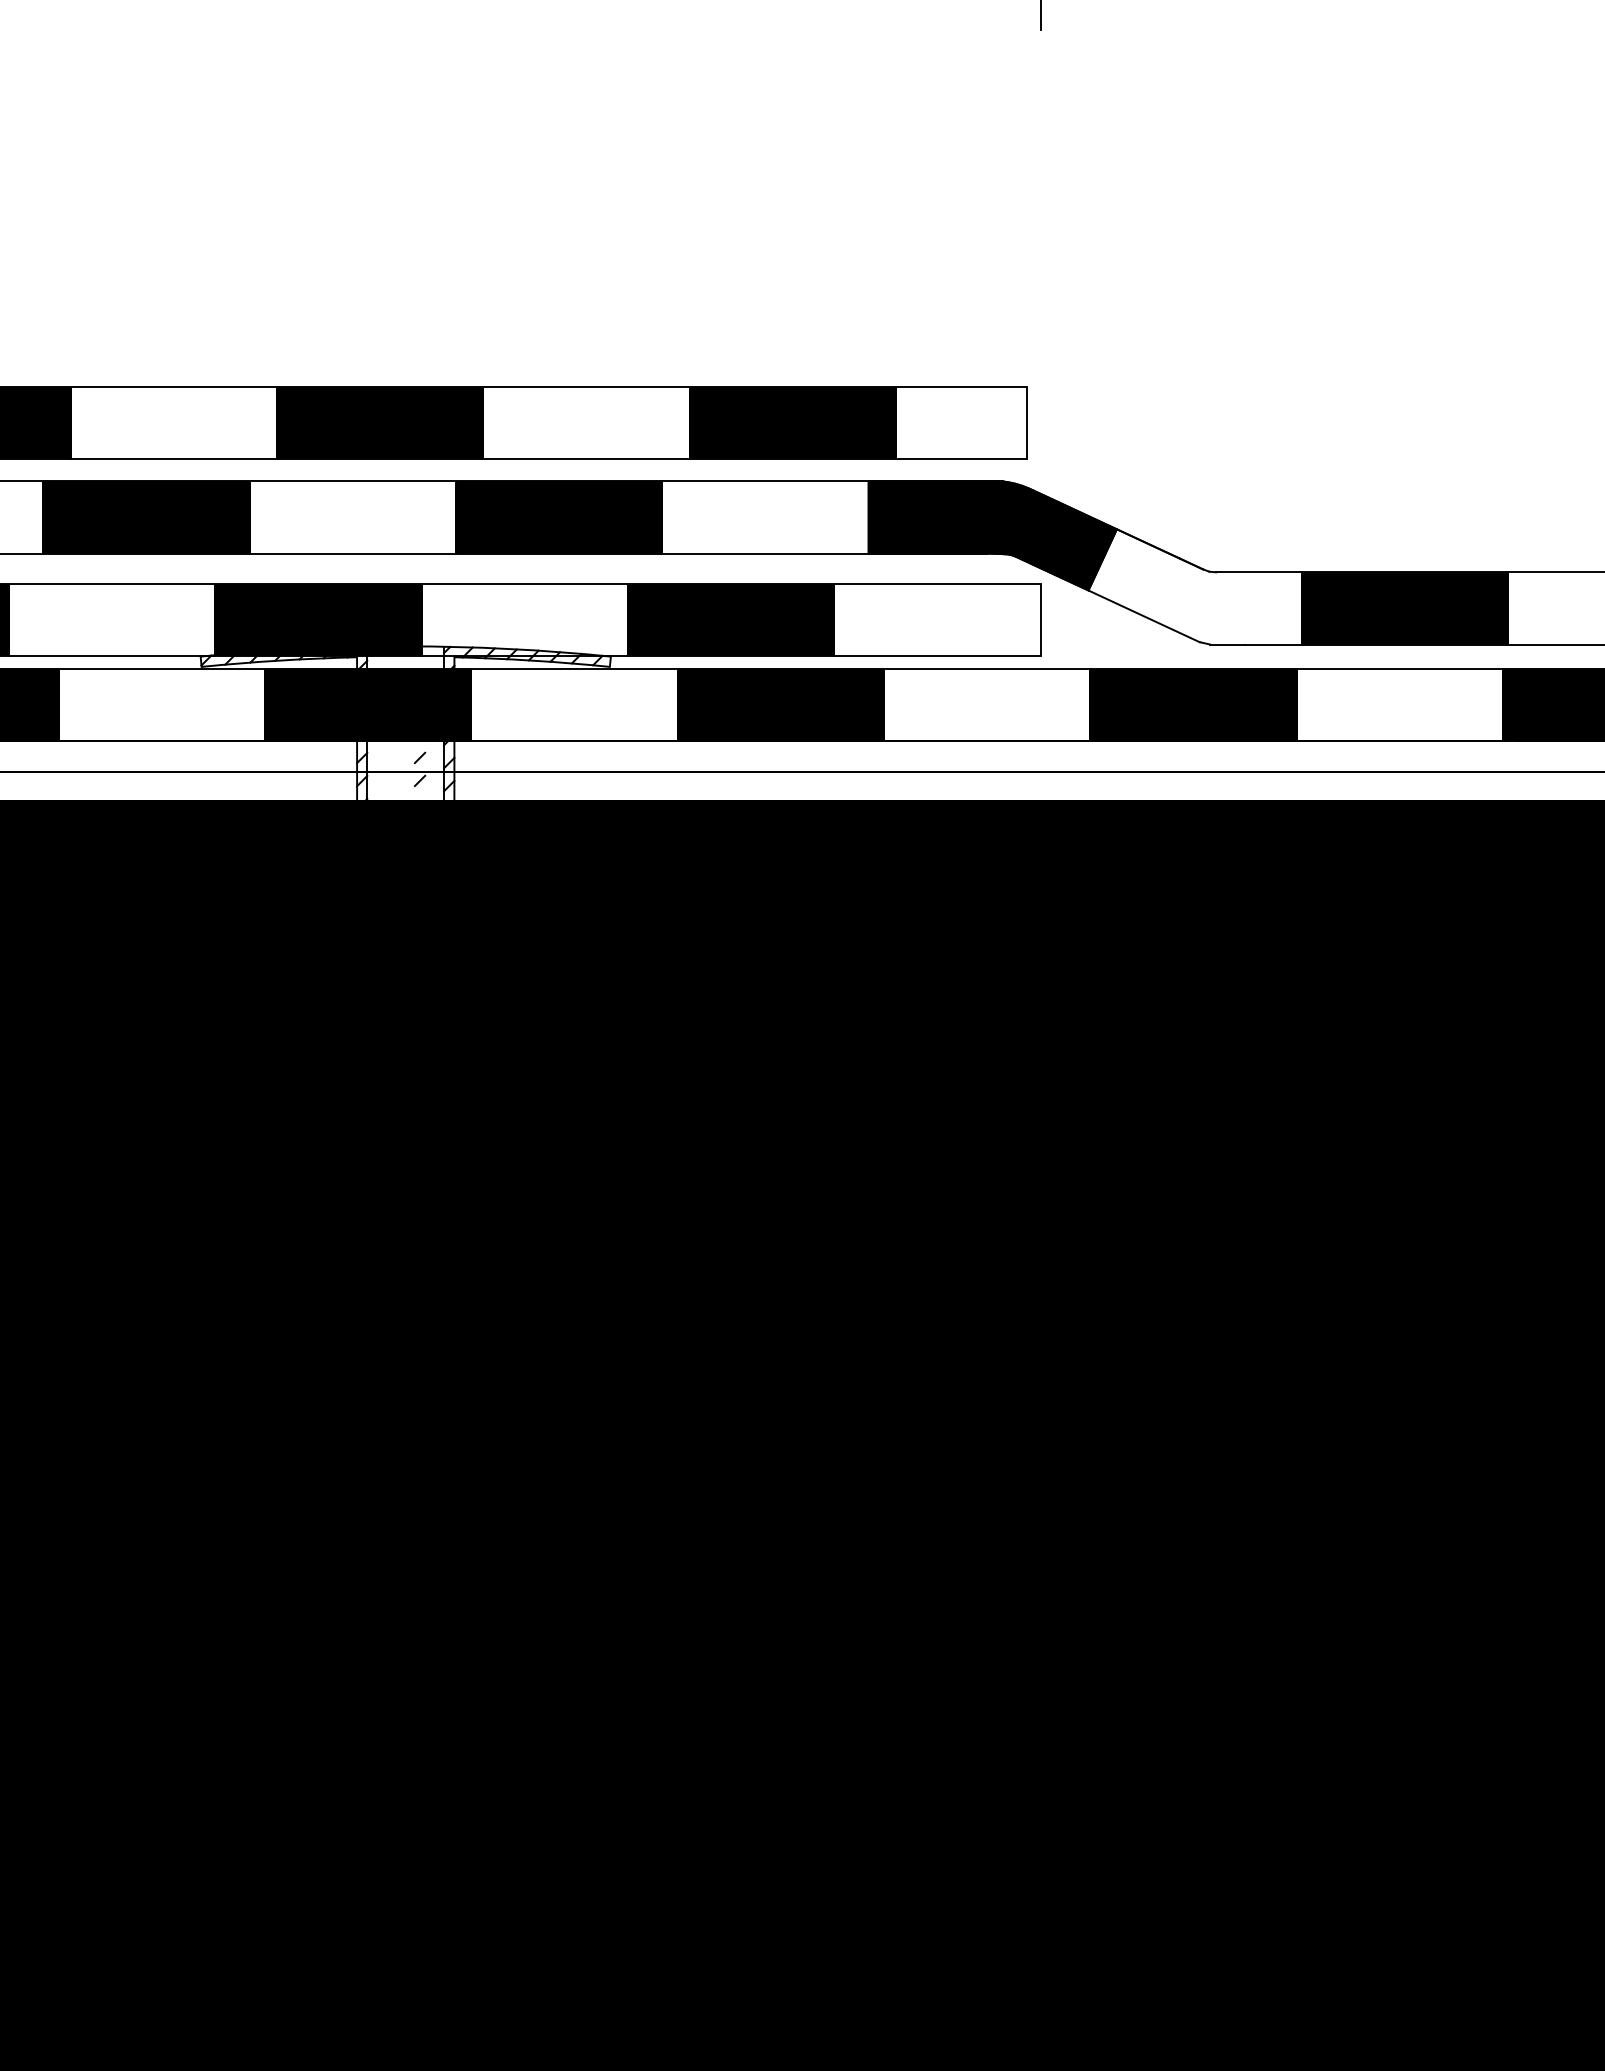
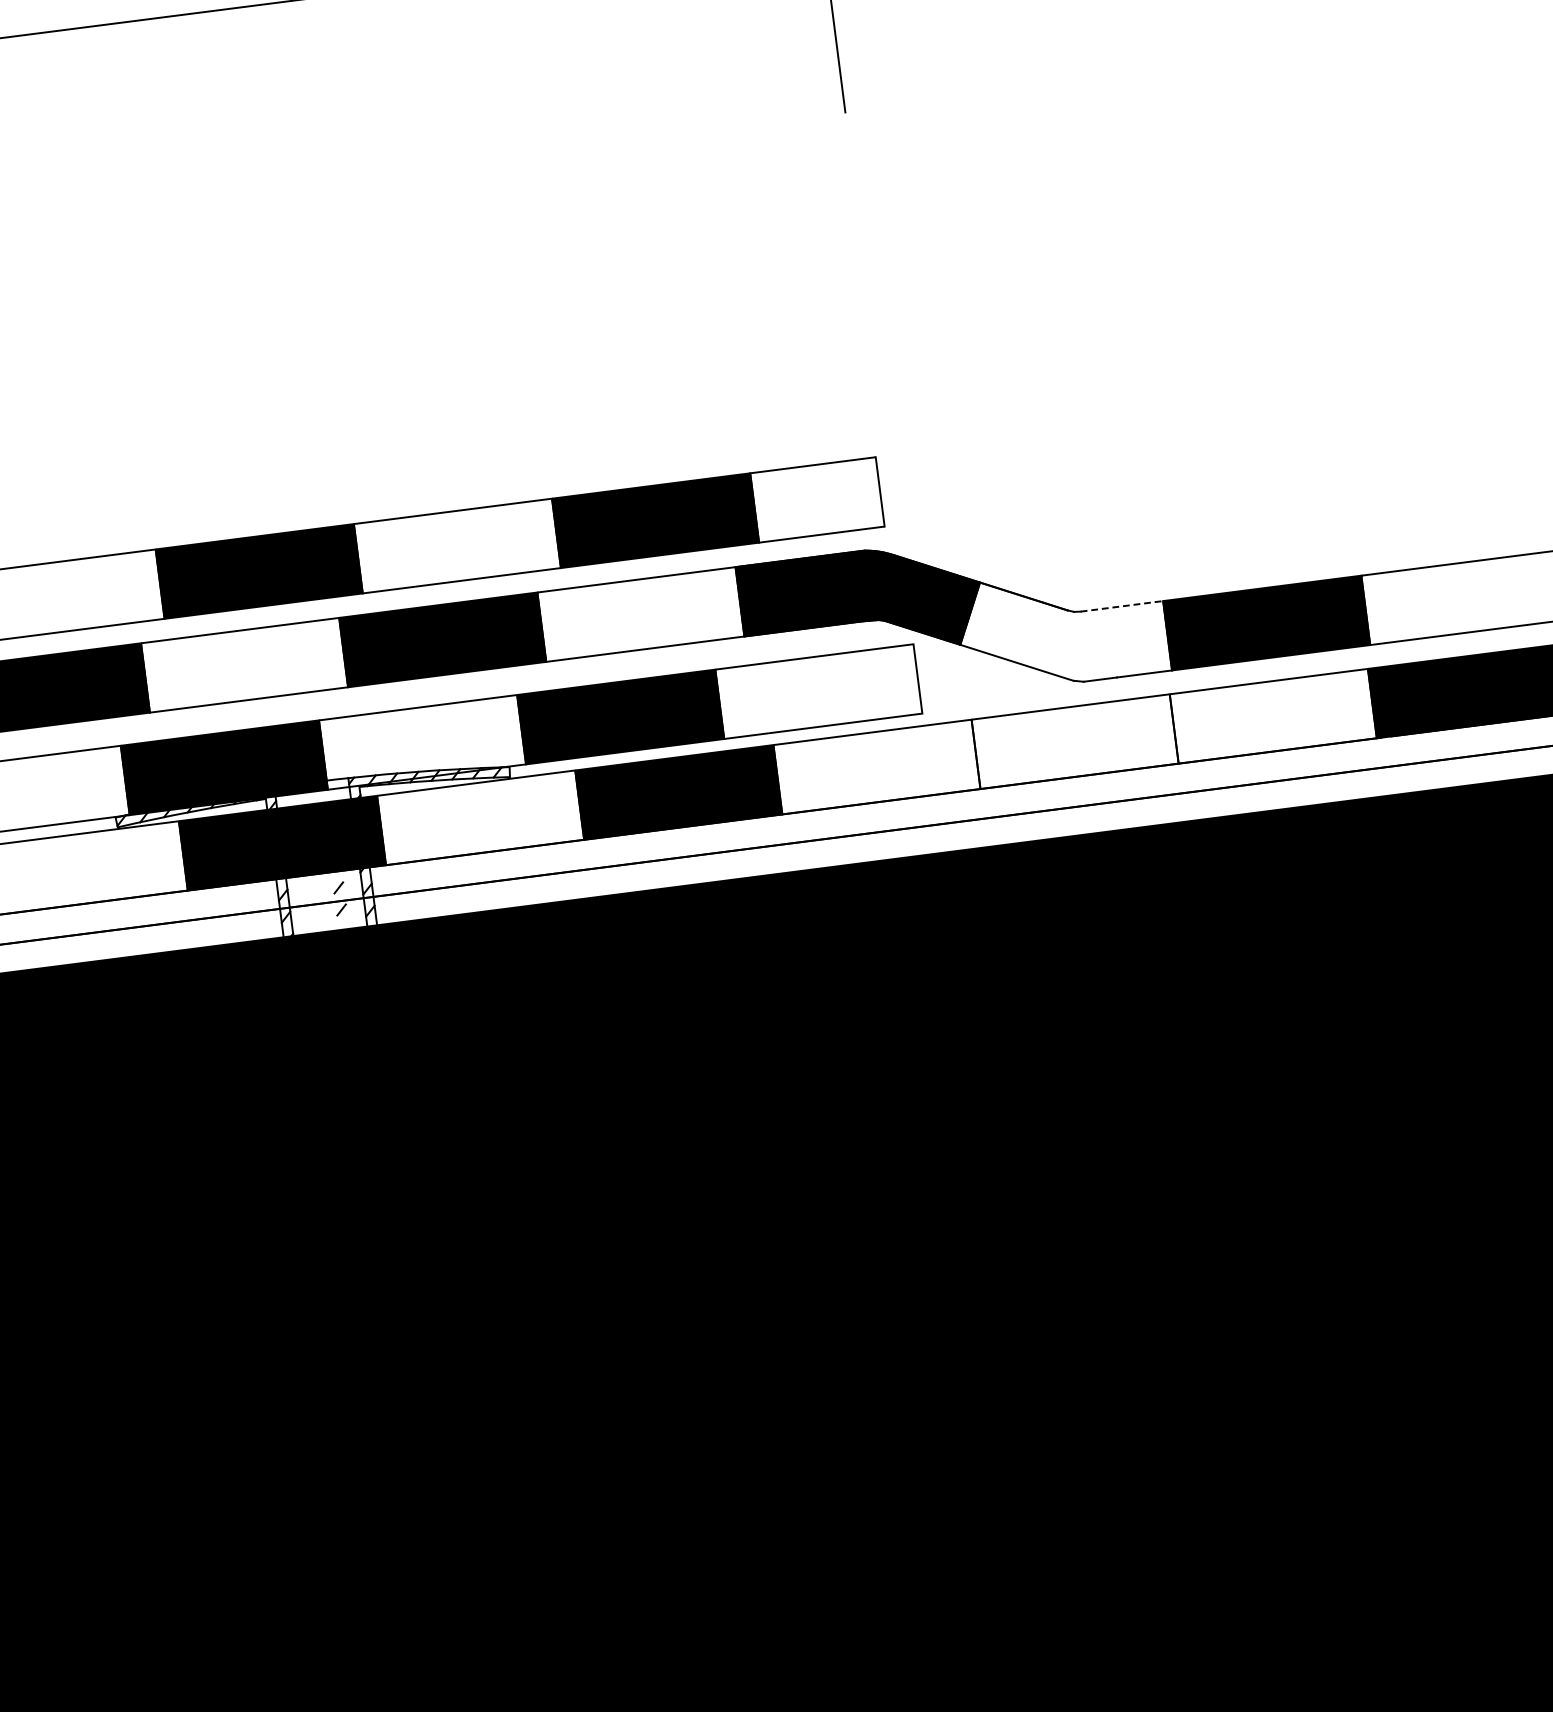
line: (1259, 572) -> (1122, 606), solid -> dashed
fill: (1193, 704) -> (1075, 741), removed

